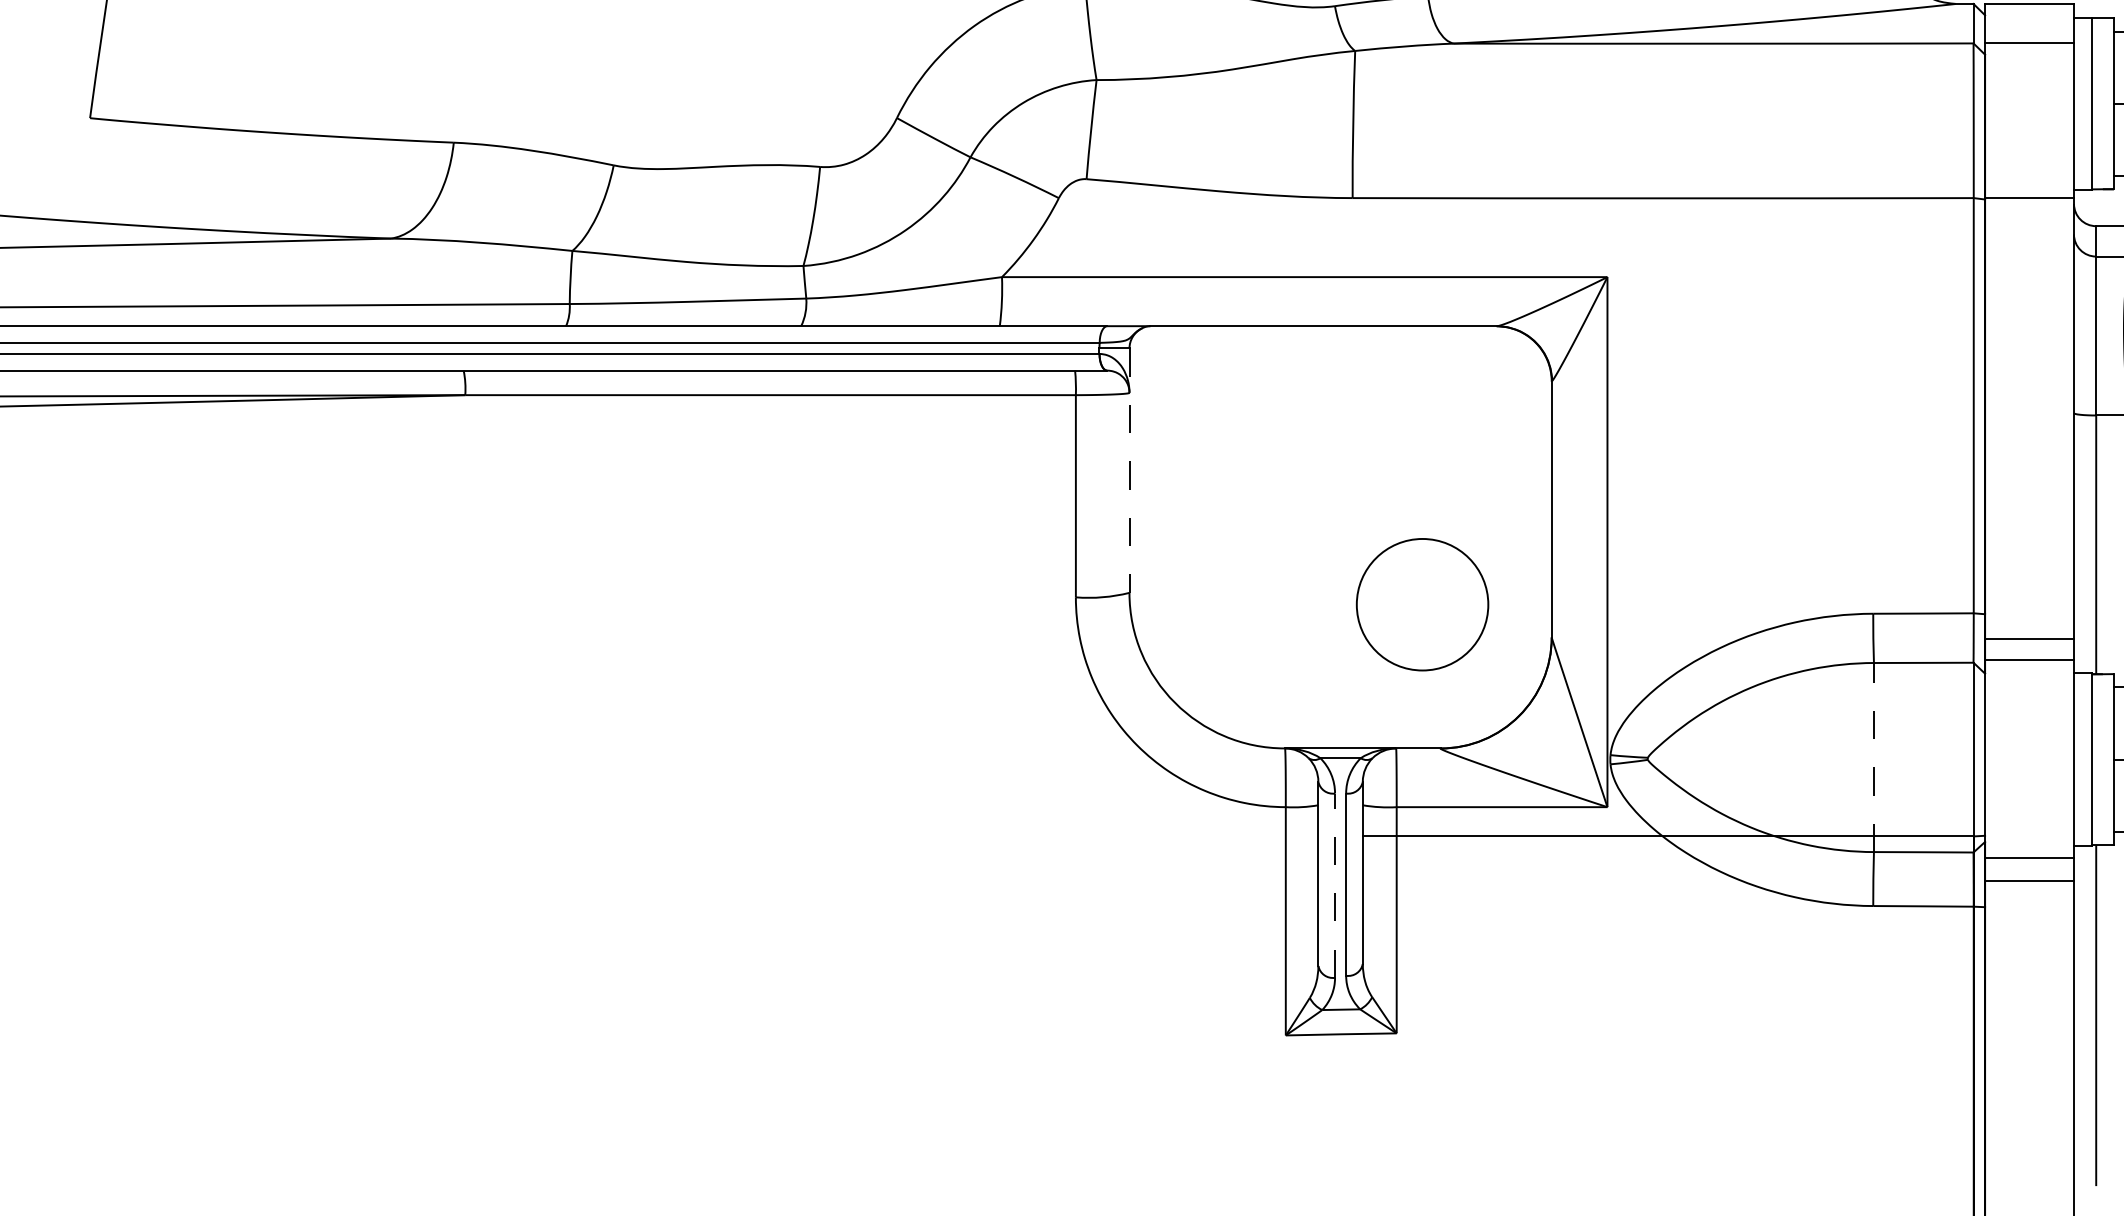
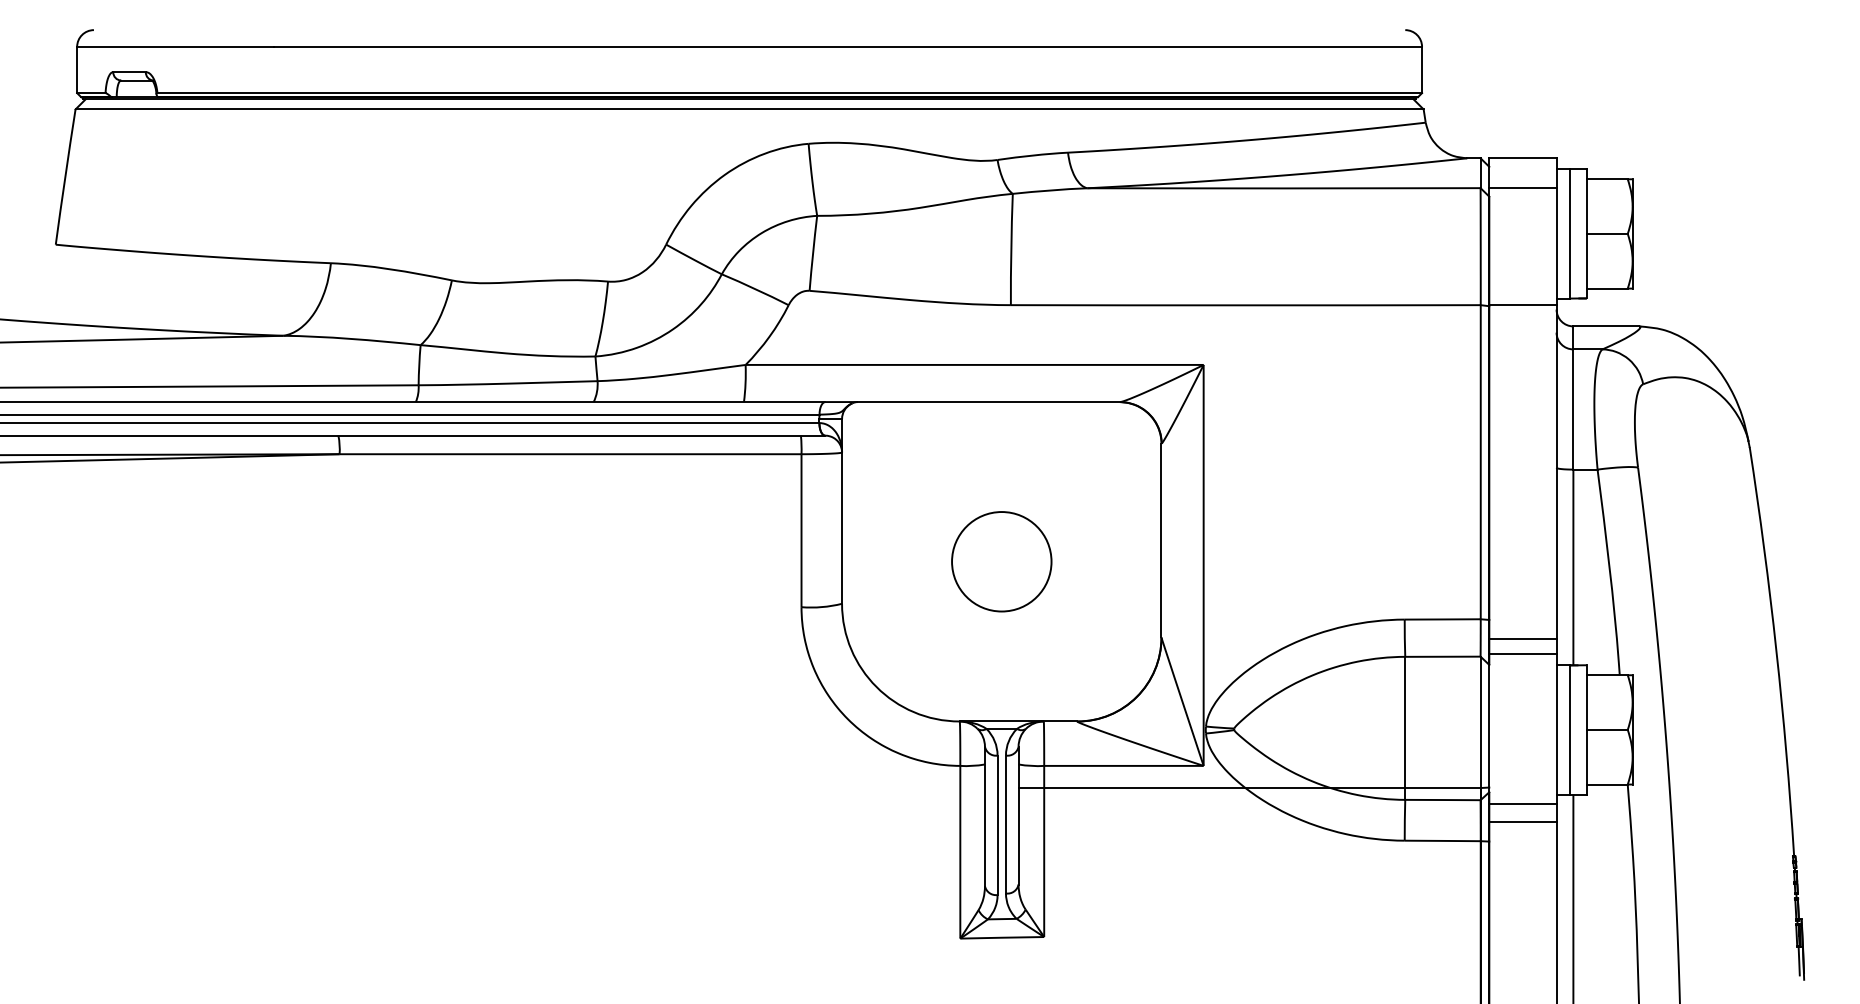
line: (1130, 470) -> (842, 511), dashed -> solid
circle: (1422, 604) -> (1001, 561), moved
line: (1874, 757) -> (1405, 728), dashed -> solid
line: (1334, 885) -> (997, 825), dashed -> solid

